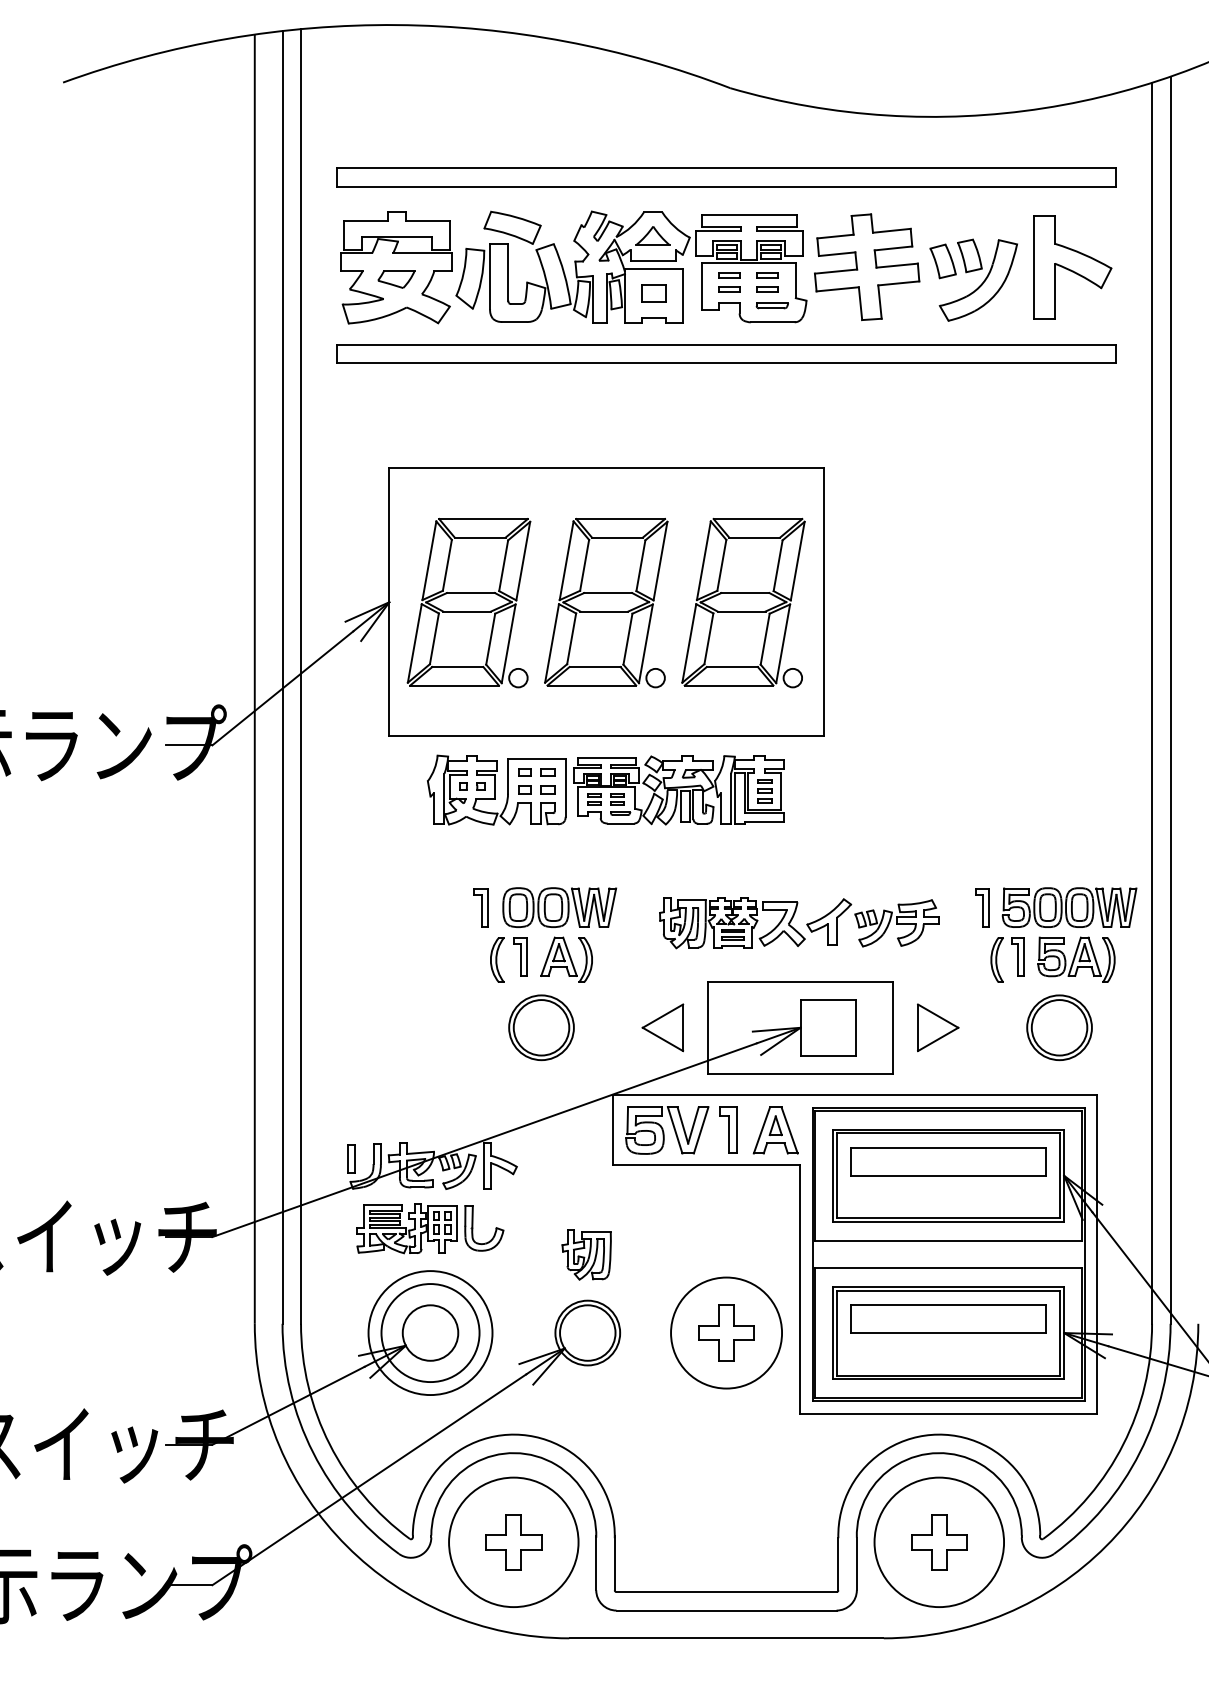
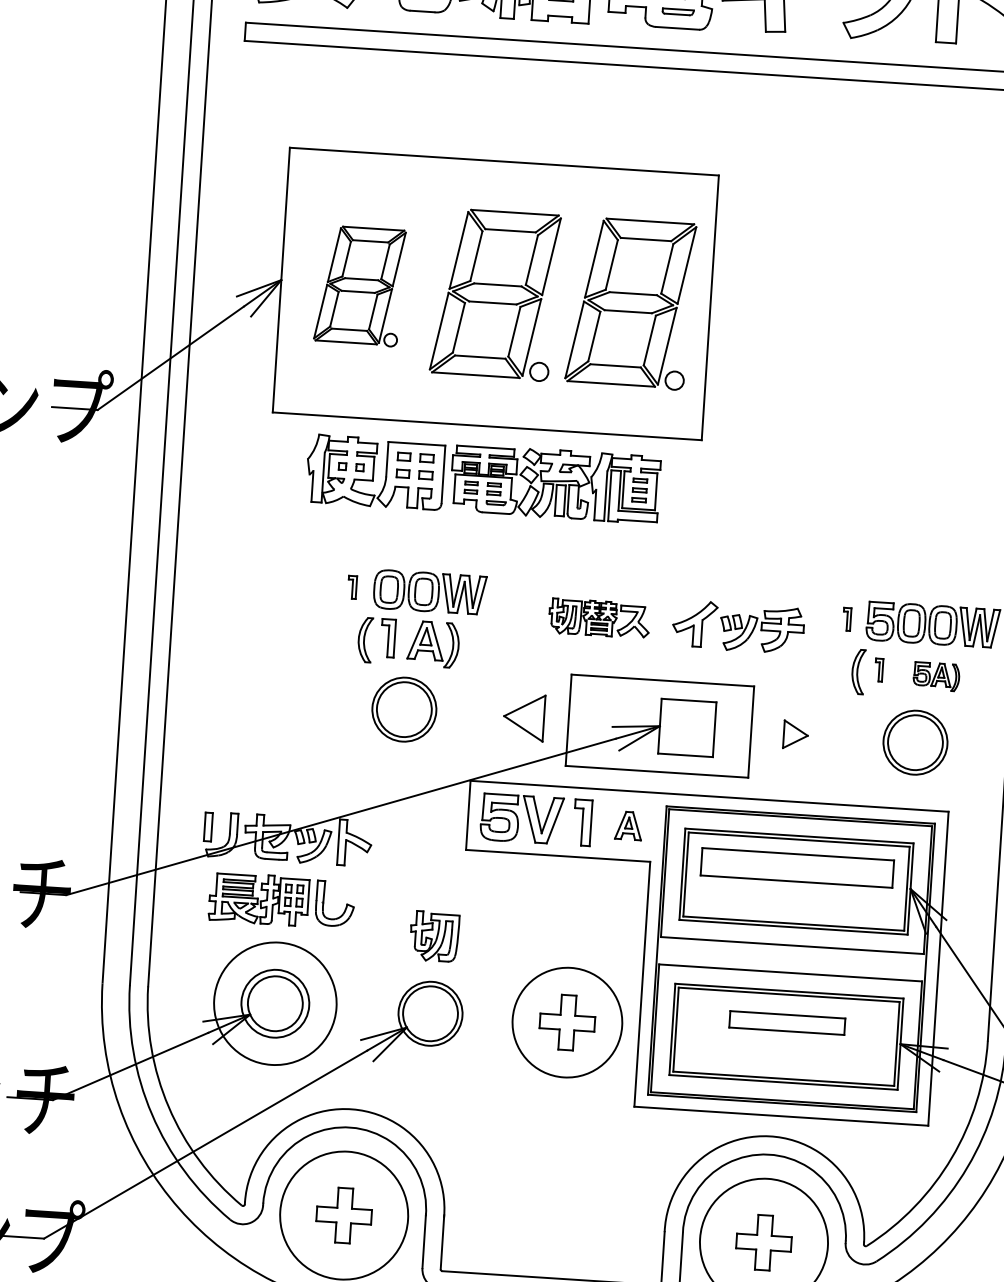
part: (468, 603) -> (359, 286), size x0.7
part: (480, 907) -> (351, 587), size x0.6
part: (982, 907) -> (847, 619), size x0.6
part: (732, 923) -> (599, 618), size x0.7
part: (1017, 956) -> (878, 669), size x0.6
part: (1076, 959) -> (936, 676), size x0.6
part: (938, 1027) -> (796, 734), size x0.6
part: (775, 1130) -> (628, 825), size x0.6
part: (948, 1318) -> (787, 1022), size x0.6
circle: (430, 1333) -> (275, 1004), size x0.7

